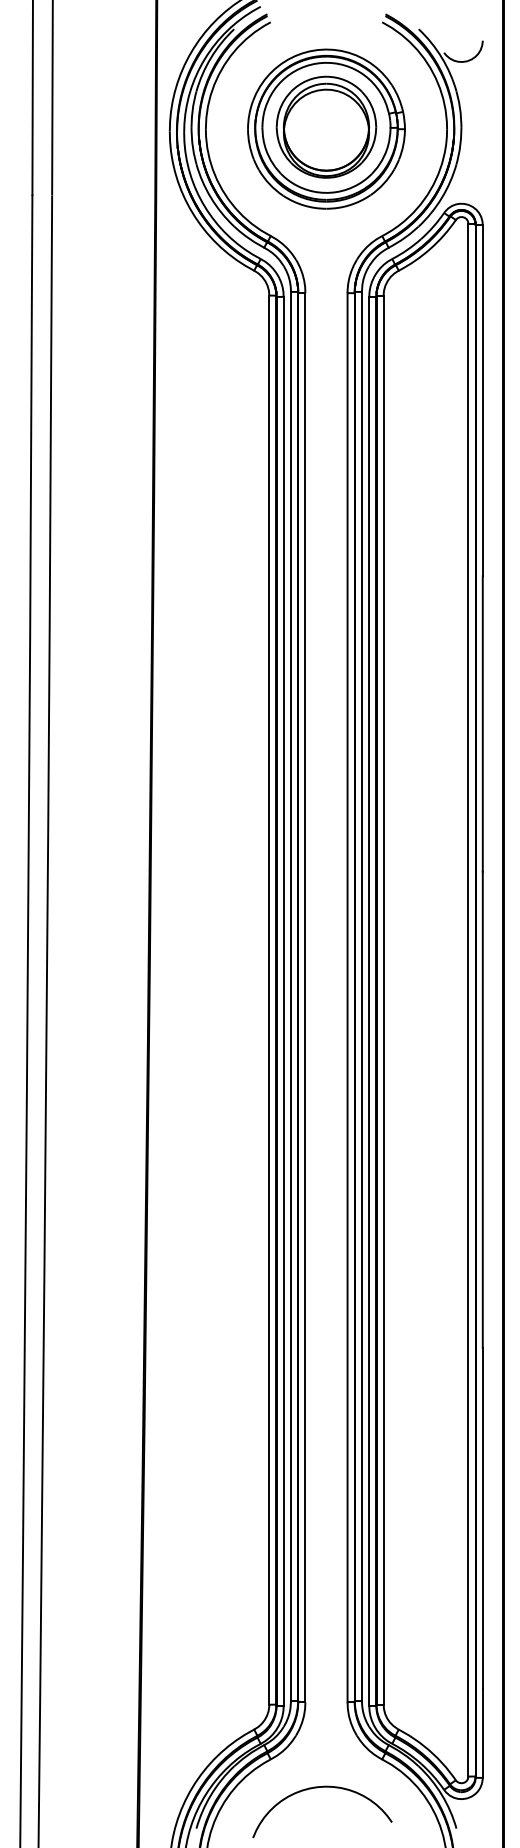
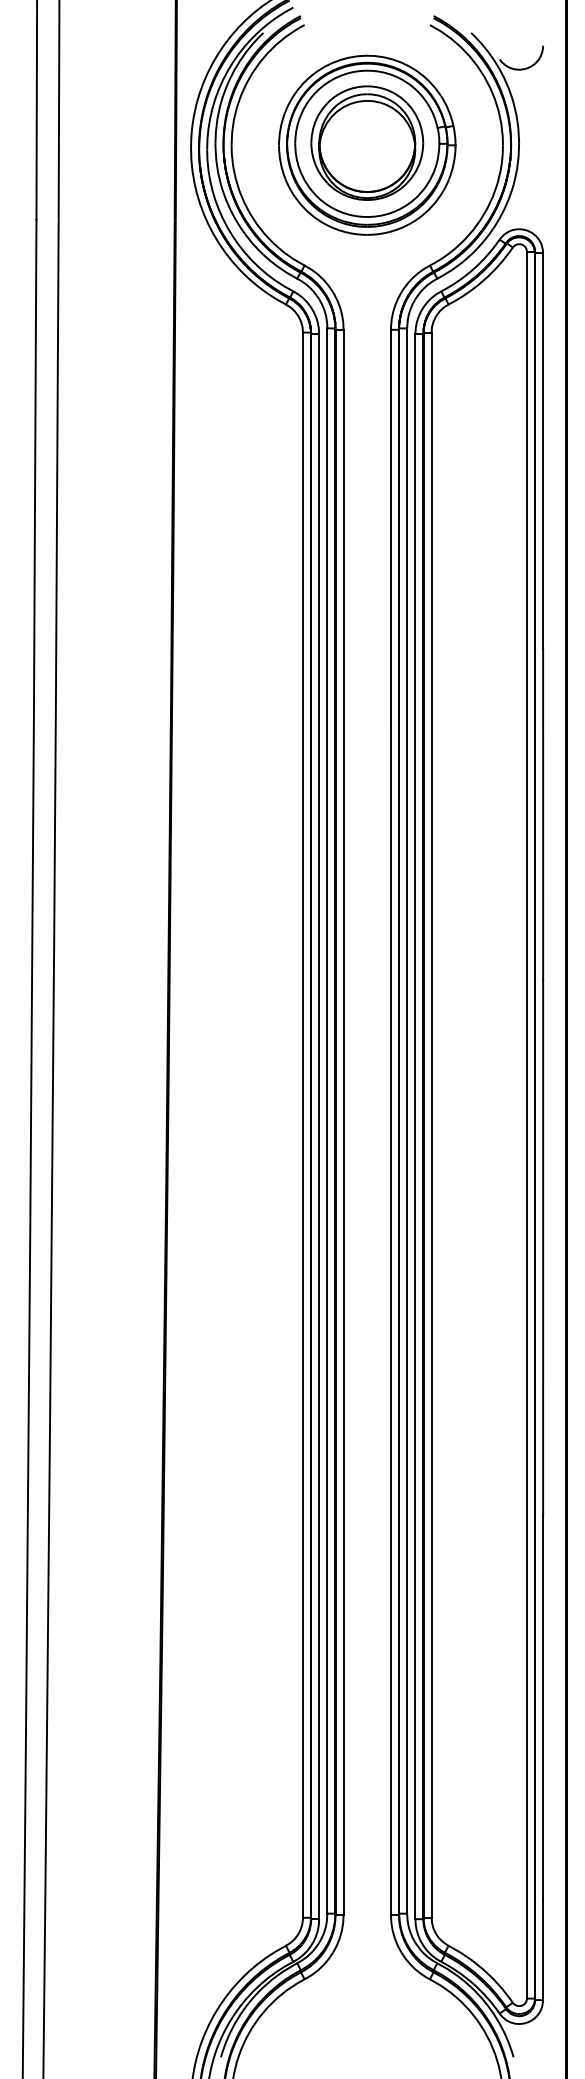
curve: (317, 1788) -> (357, 2012), removed

